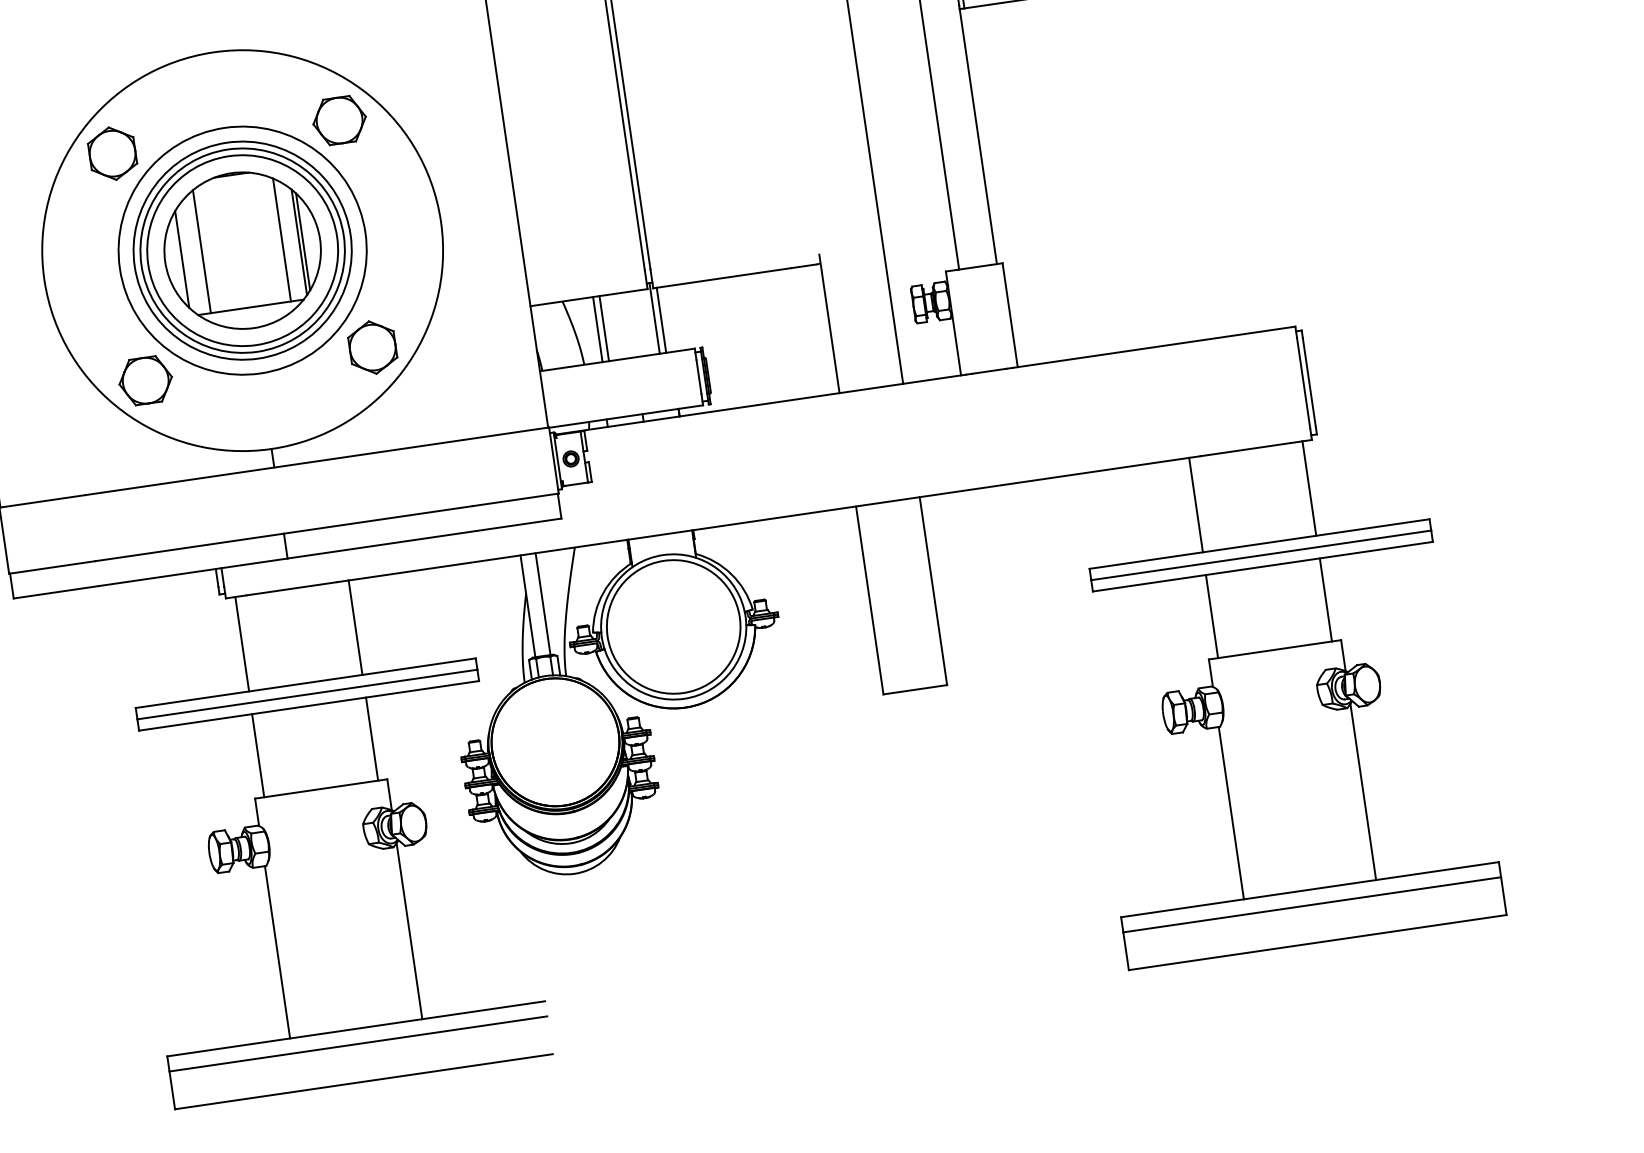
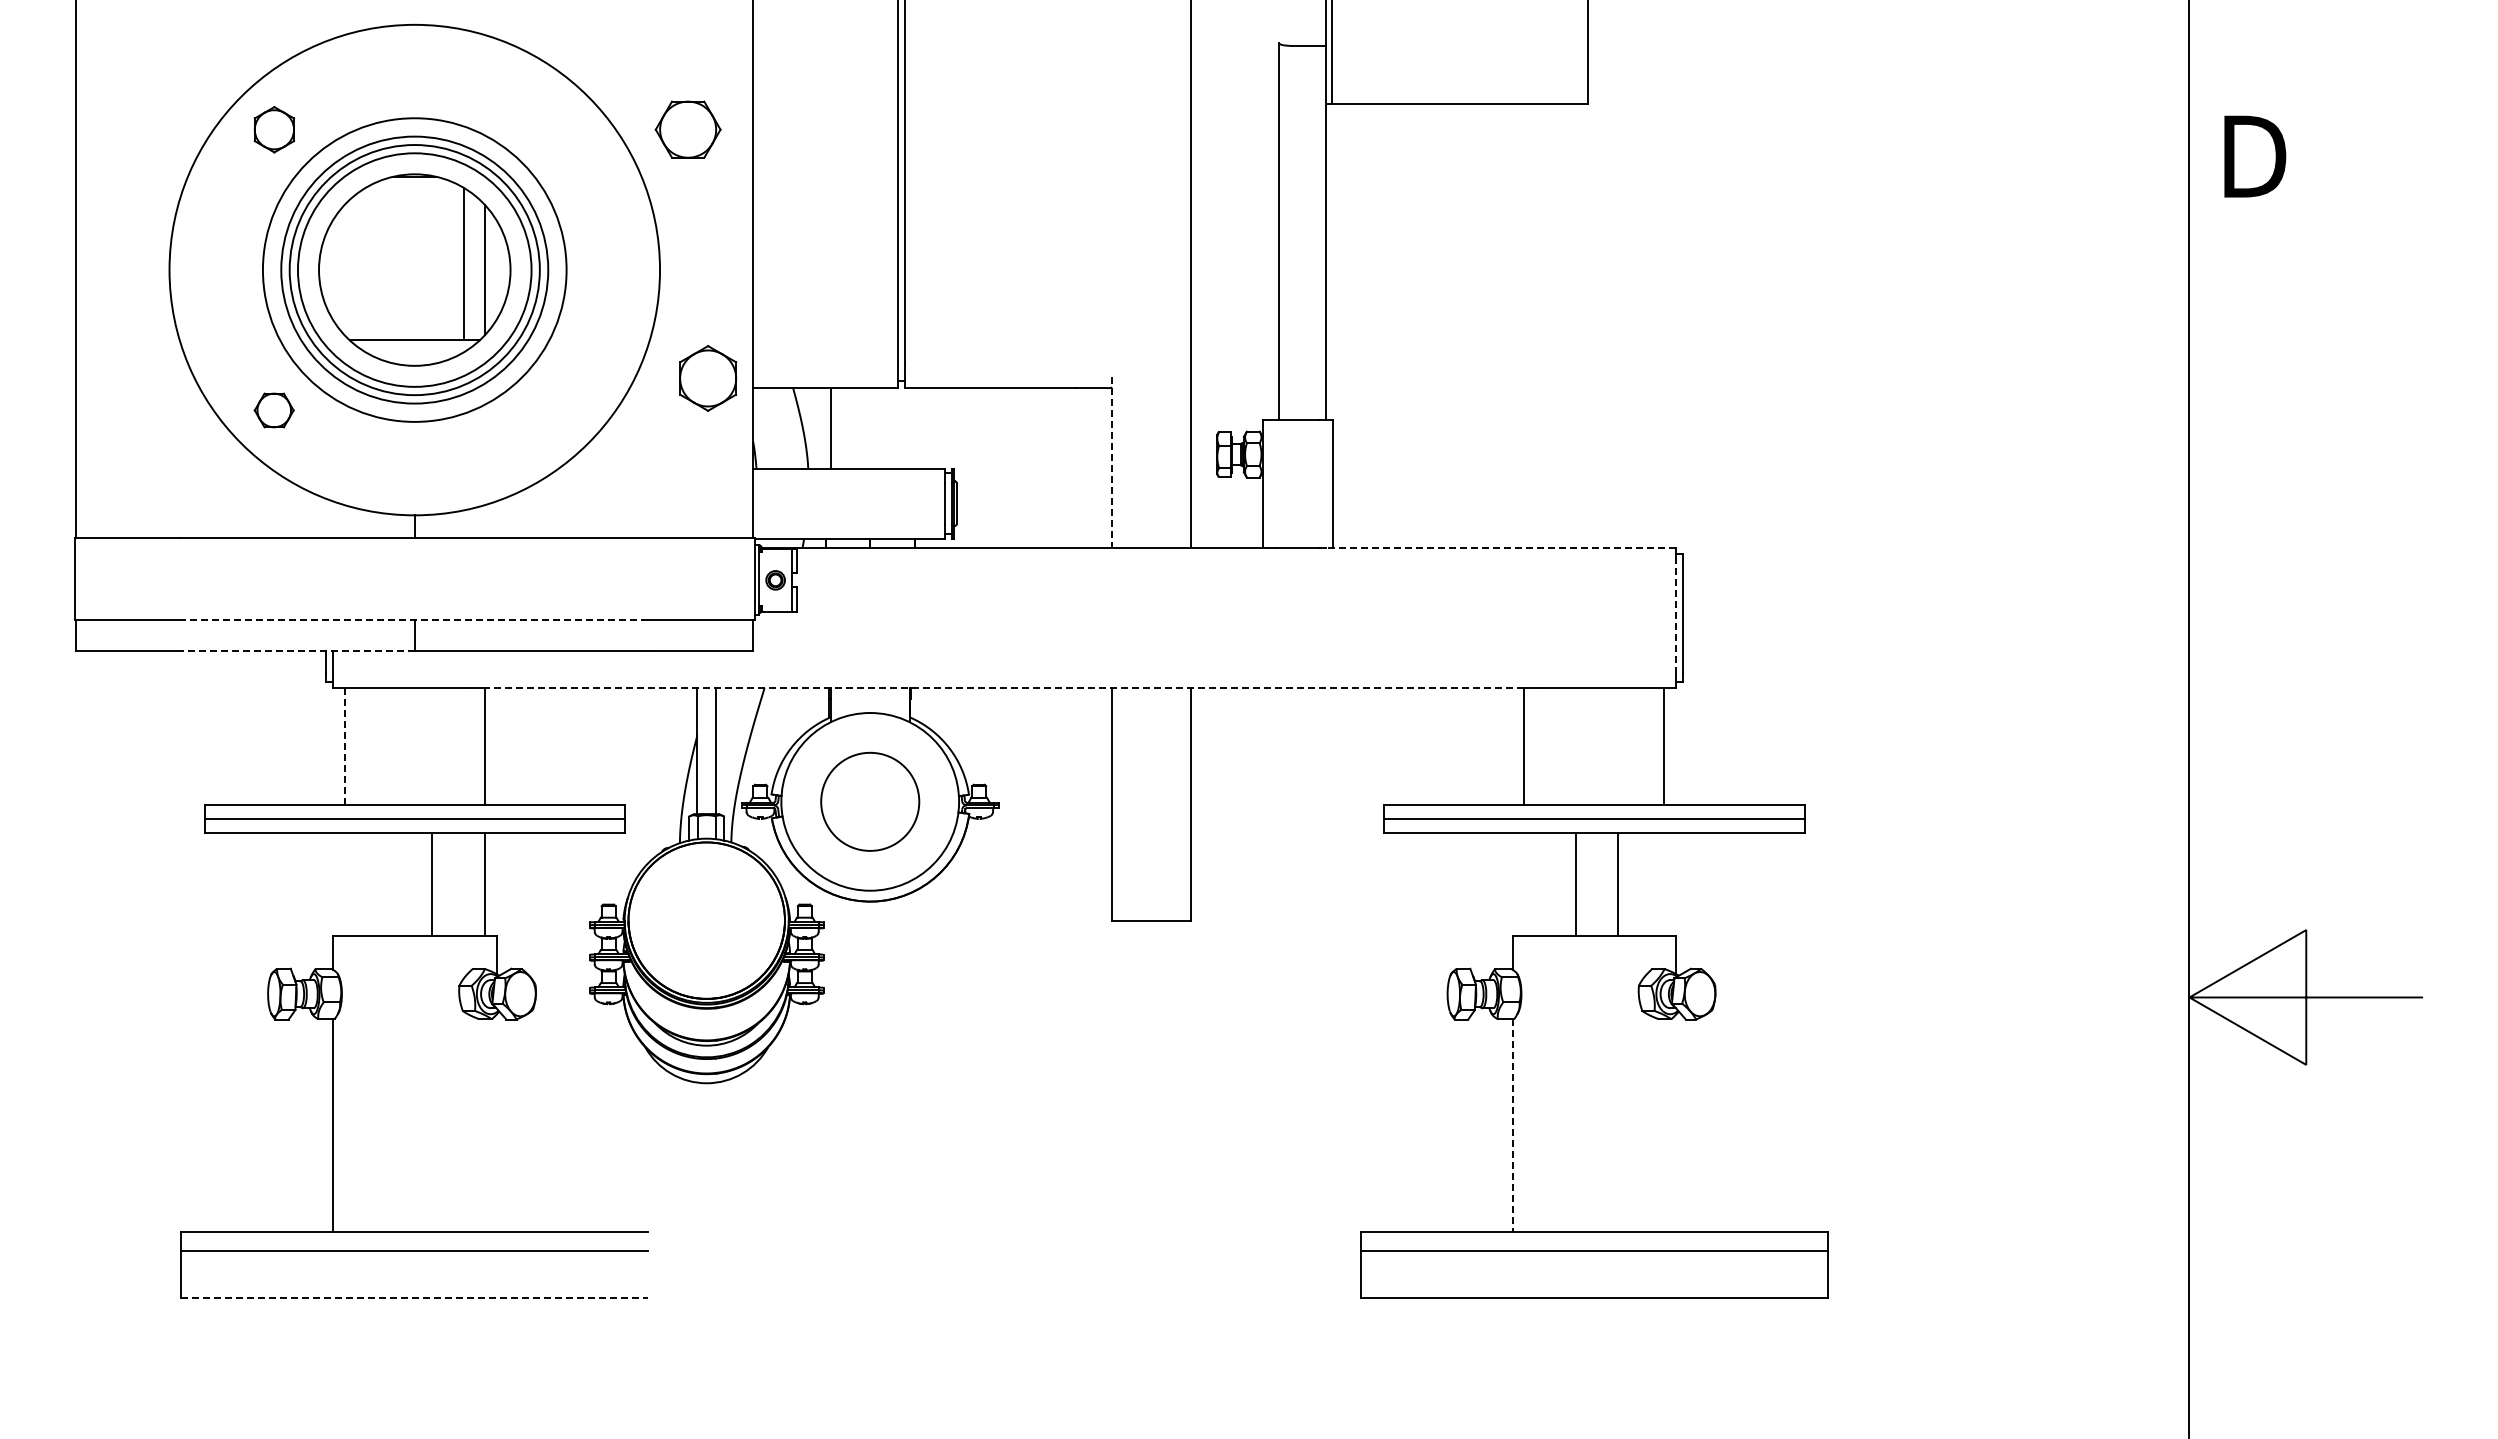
part: (339, 120) -> (687, 129), moved
part: (112, 153) -> (274, 129), size x0.7
line: (303, 241) -> (489, 269), removed
line: (202, 251) -> (365, 264), removed
line: (182, 258) -> (340, 269), removed
line: (654, 318) -> (901, 424), removed
line: (661, 320) -> (909, 428), removed
line: (829, 323) -> (1112, 462), solid -> dashed
line: (604, 328) -> (838, 428), removed
part: (373, 347) -> (708, 378), moved
line: (1154, 347) -> (1501, 548), solid -> dashed
part: (145, 380) -> (273, 410), size x0.6
line: (1303, 382) -> (1676, 617), solid -> dashed
line: (768, 519) -> (1004, 688), solid -> dashed
line: (283, 534) -> (414, 620), solid -> dashed
line: (192, 572) -> (297, 650), solid -> dashed
line: (1325, 600) -> (1617, 884), moved
line: (1211, 616) -> (1575, 884), moved
circle: (673, 626) -> (869, 801), size x0.6
line: (242, 644) -> (344, 746), solid -> dashed
line: (258, 755) -> (432, 884), moved
line: (1363, 791) -> (1676, 1123), removed
line: (1231, 812) -> (1512, 1125), solid -> dashed
line: (409, 931) -> (496, 1123), removed
line: (363, 1081) -> (414, 1297), solid -> dashed

